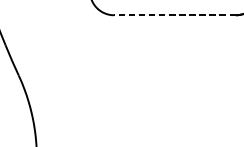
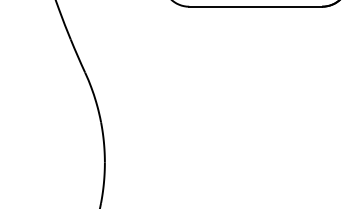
line: (174, 15) -> (255, 6), dashed -> solid

